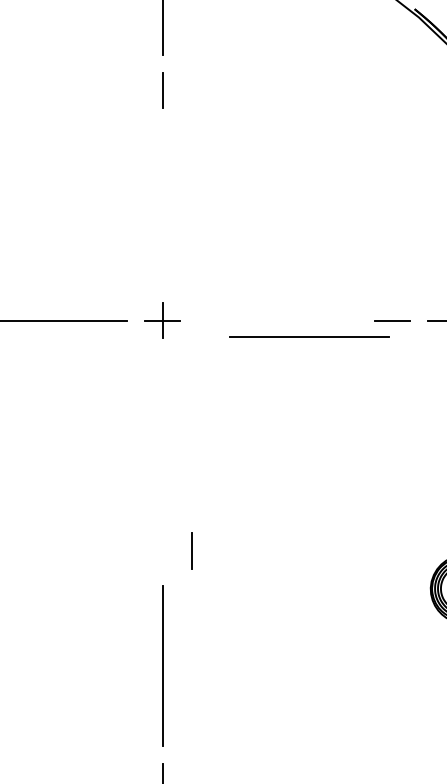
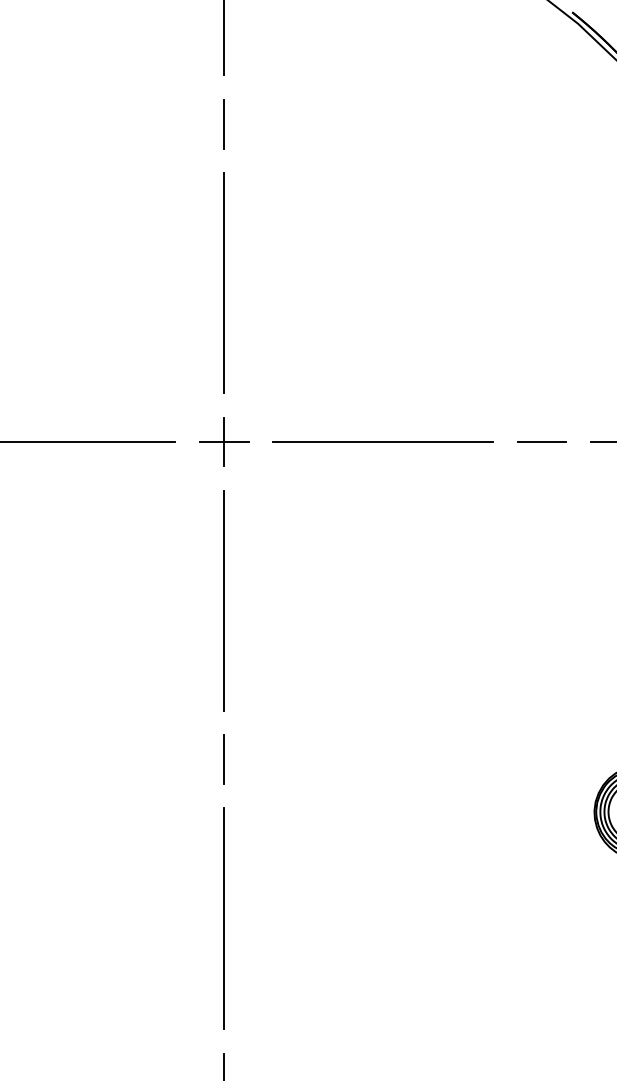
line: (161, 205) -> (223, 282), added
line: (309, 336) -> (382, 441), moved
line: (162, 435) -> (224, 600), added
line: (190, 550) -> (223, 759), moved

